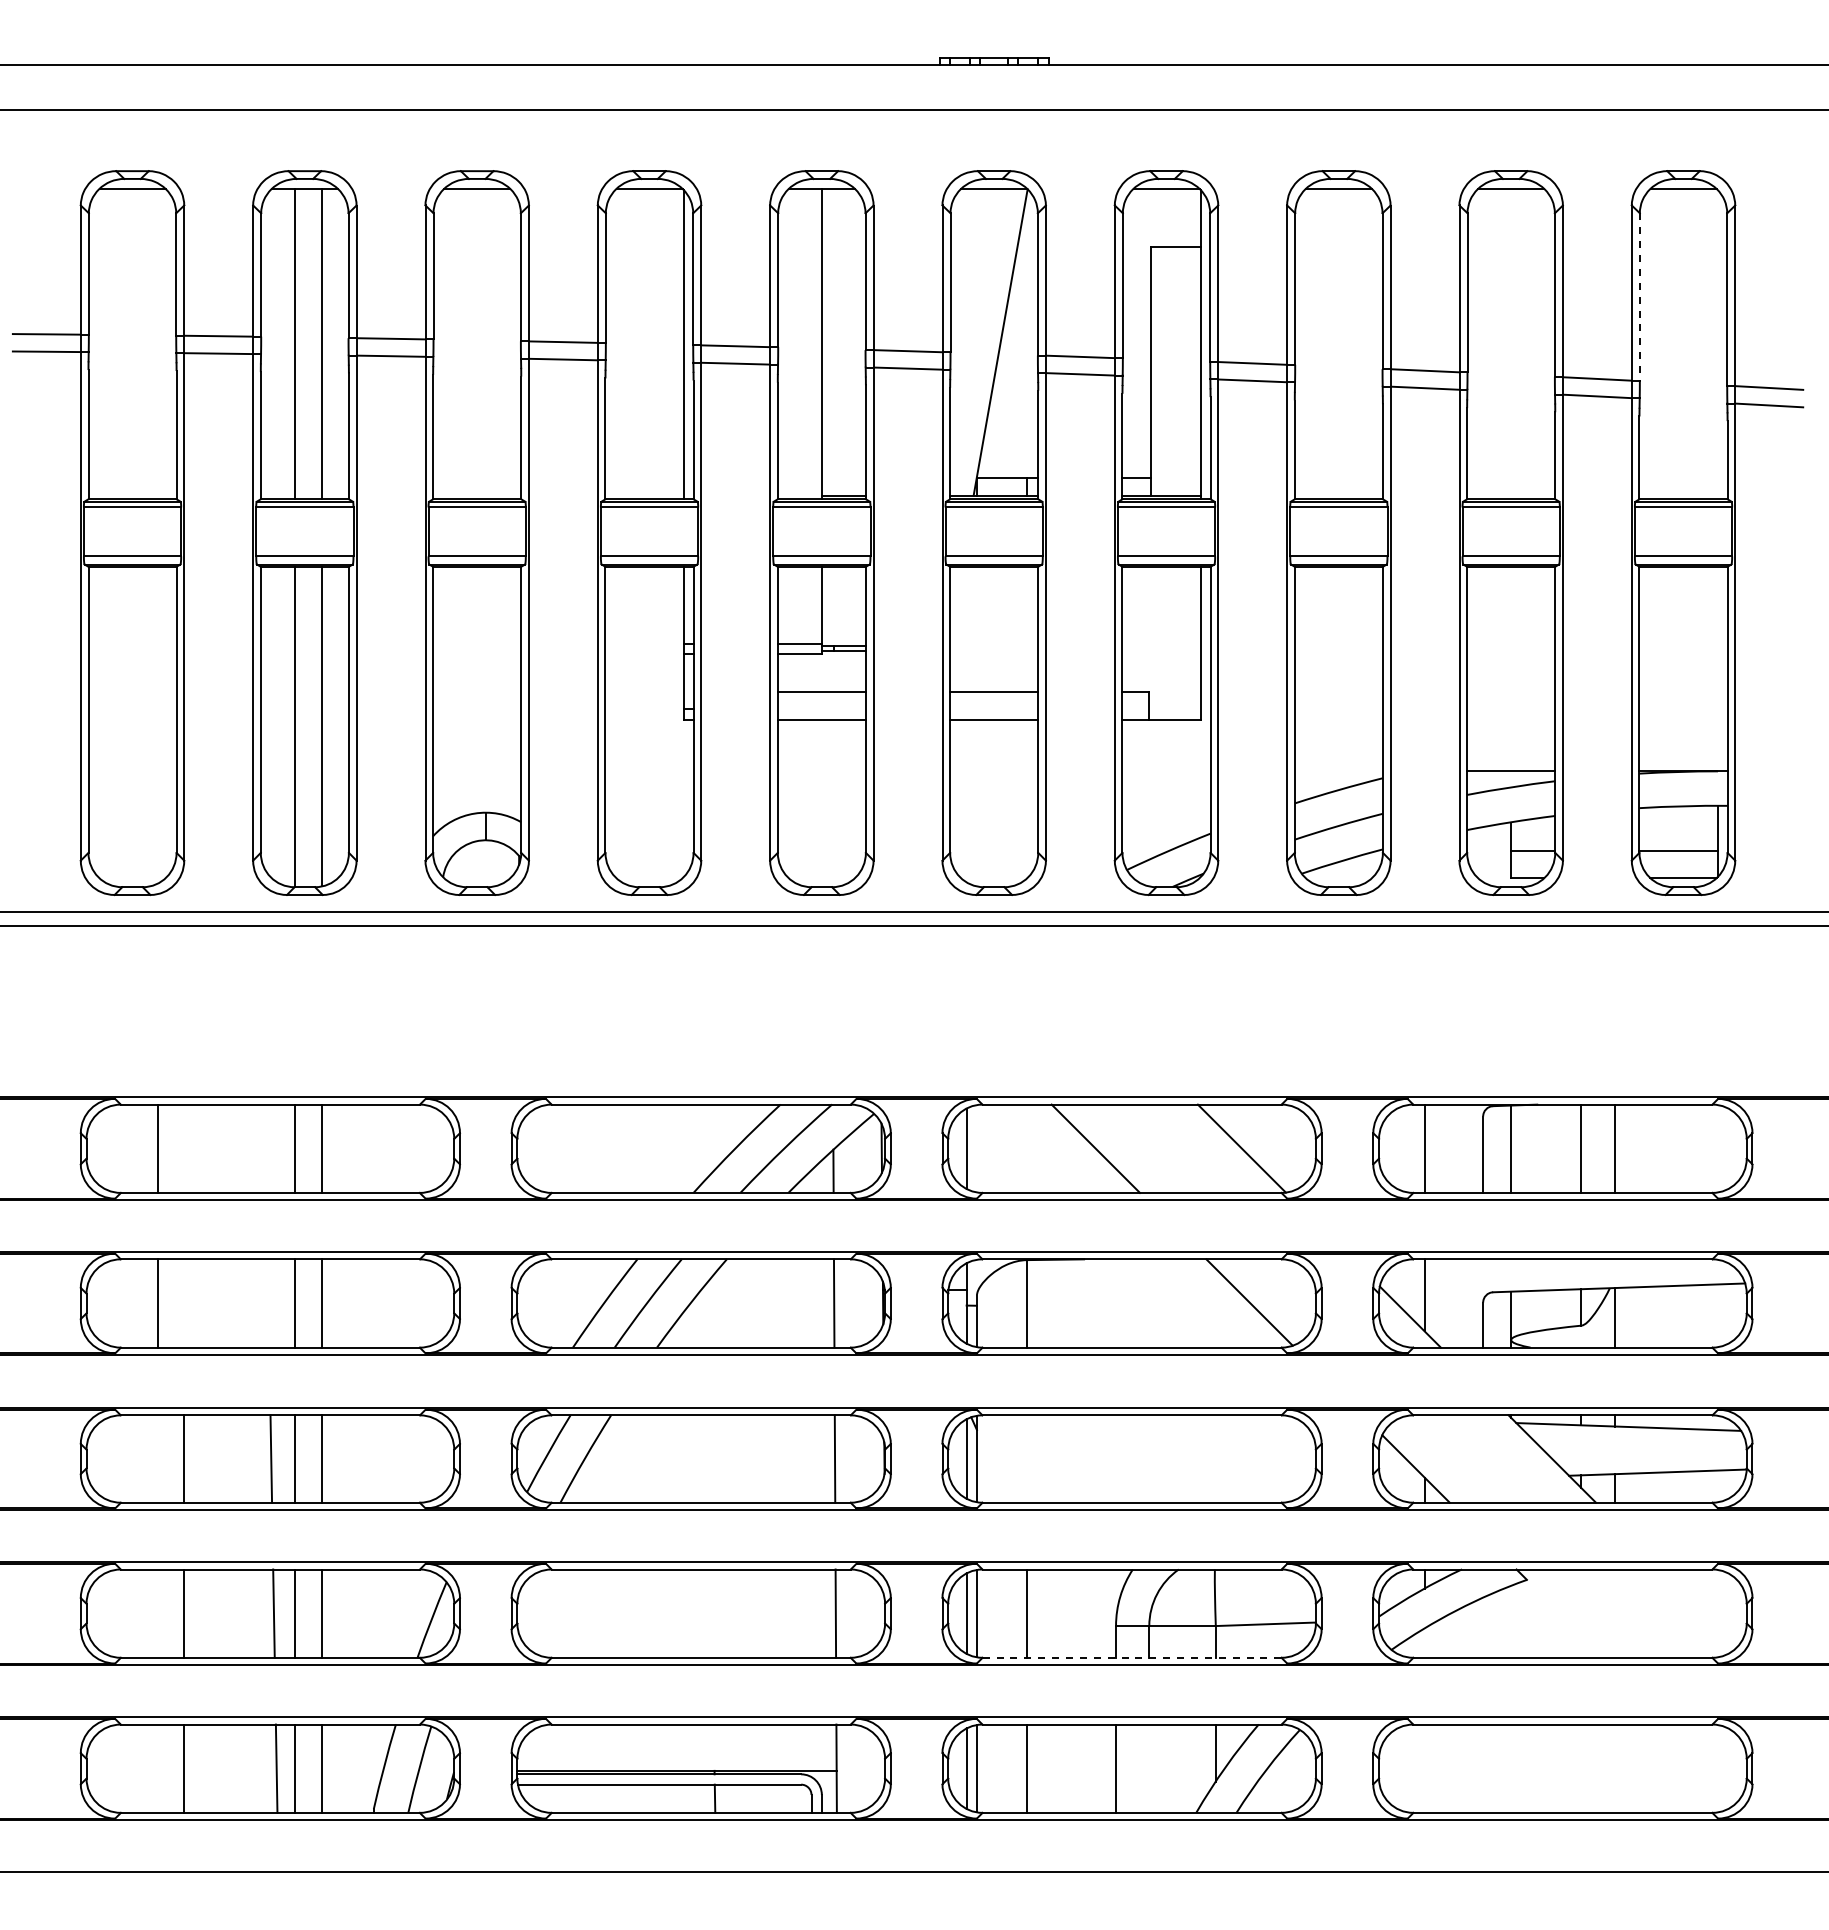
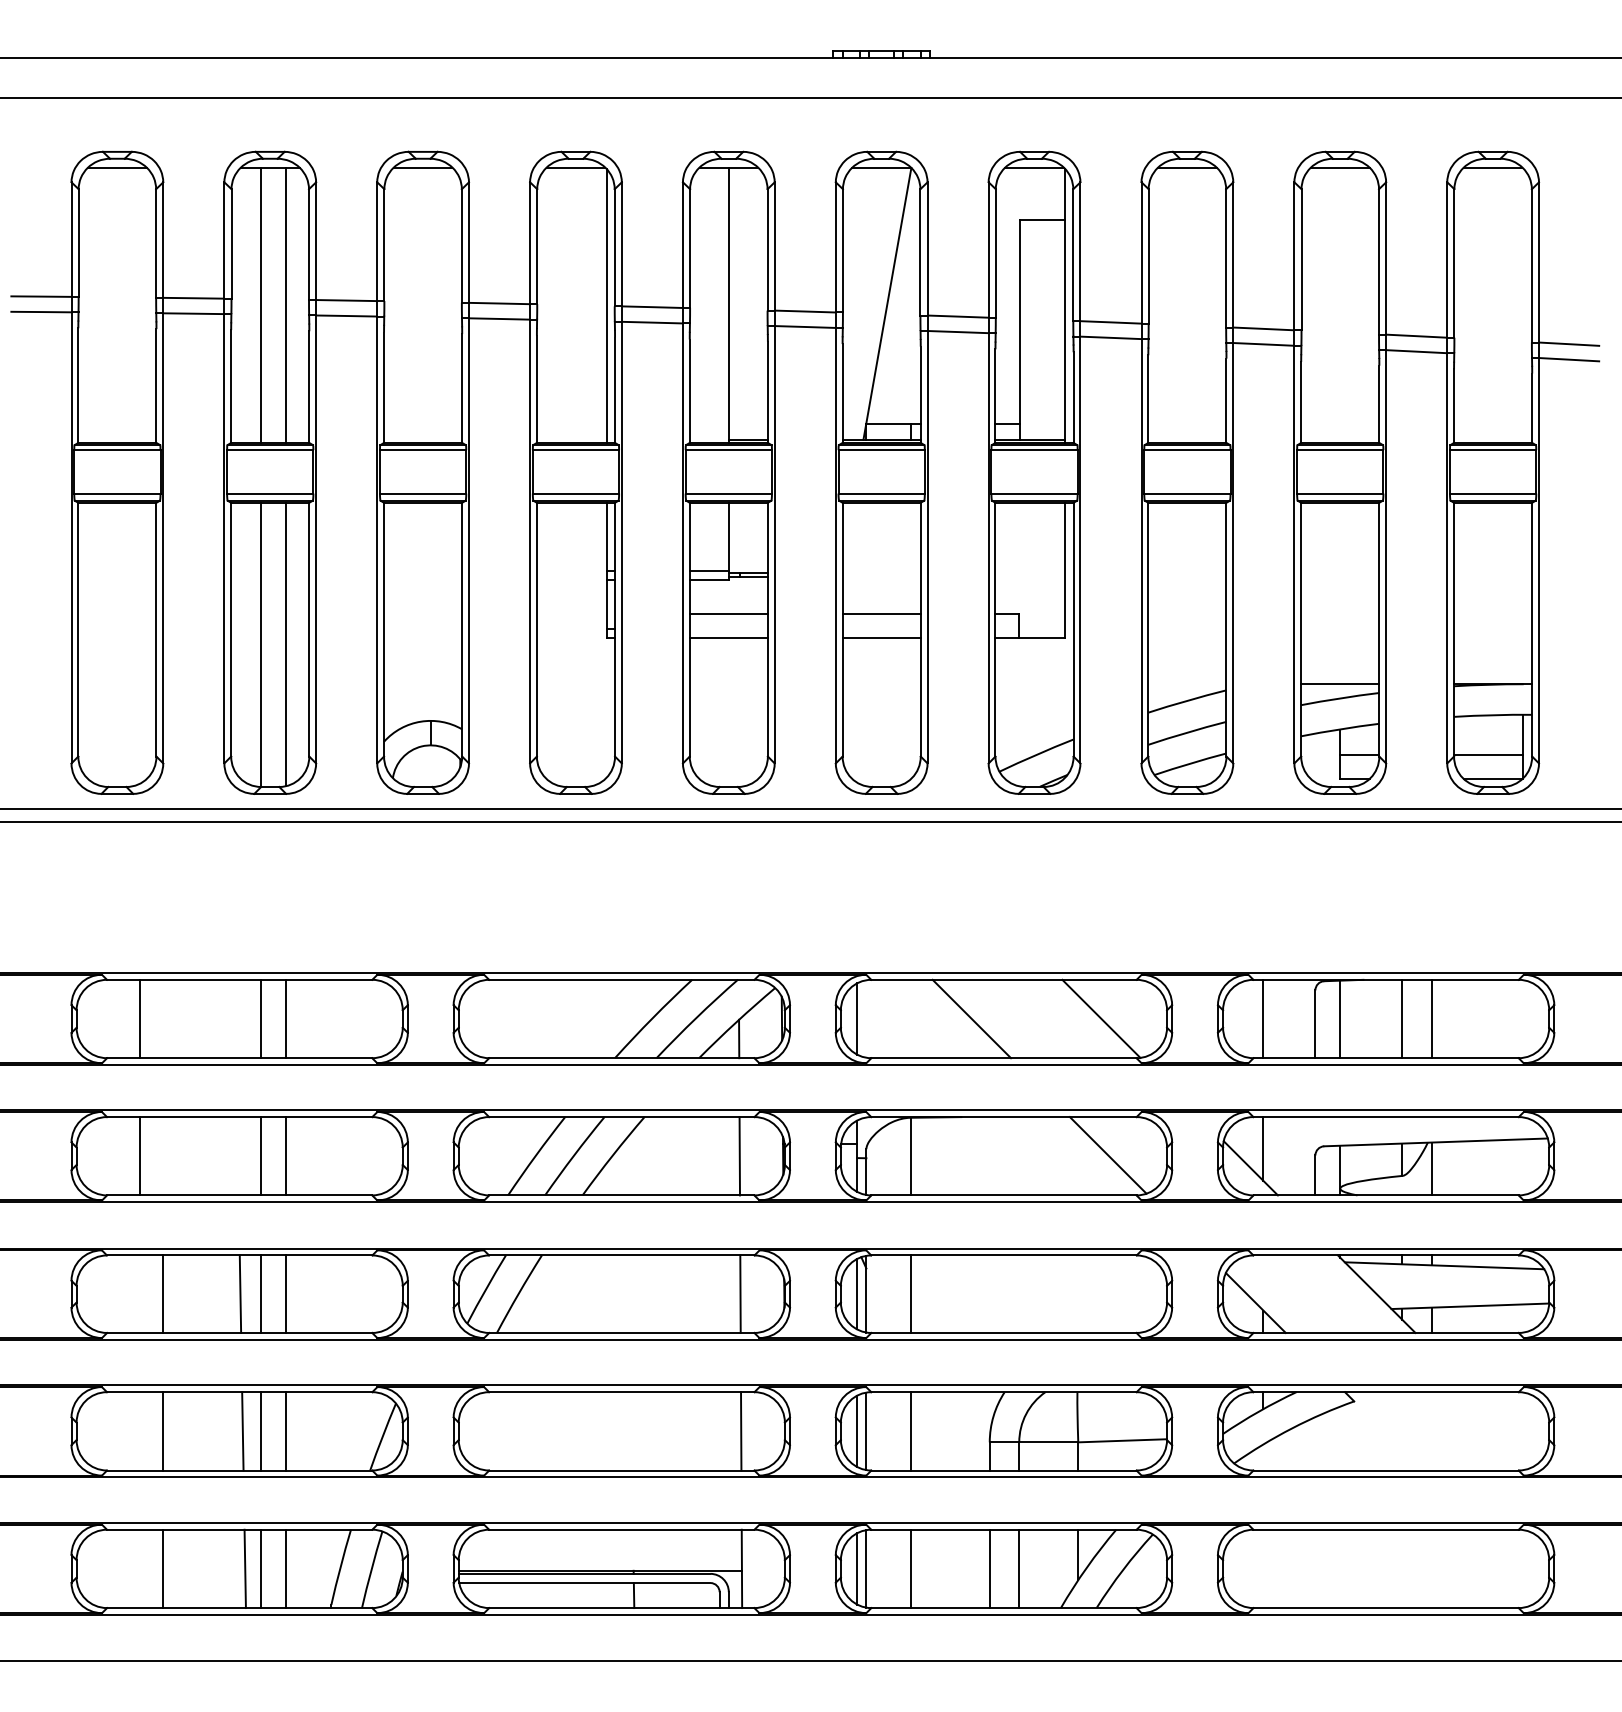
line: (1639, 296) -> (1454, 263), dashed -> solid
line: (1026, 1458) -> (910, 1293), added
line: (1132, 1657) -> (1004, 1470), dashed -> solid
line: (1149, 1768) -> (1019, 1568), added

